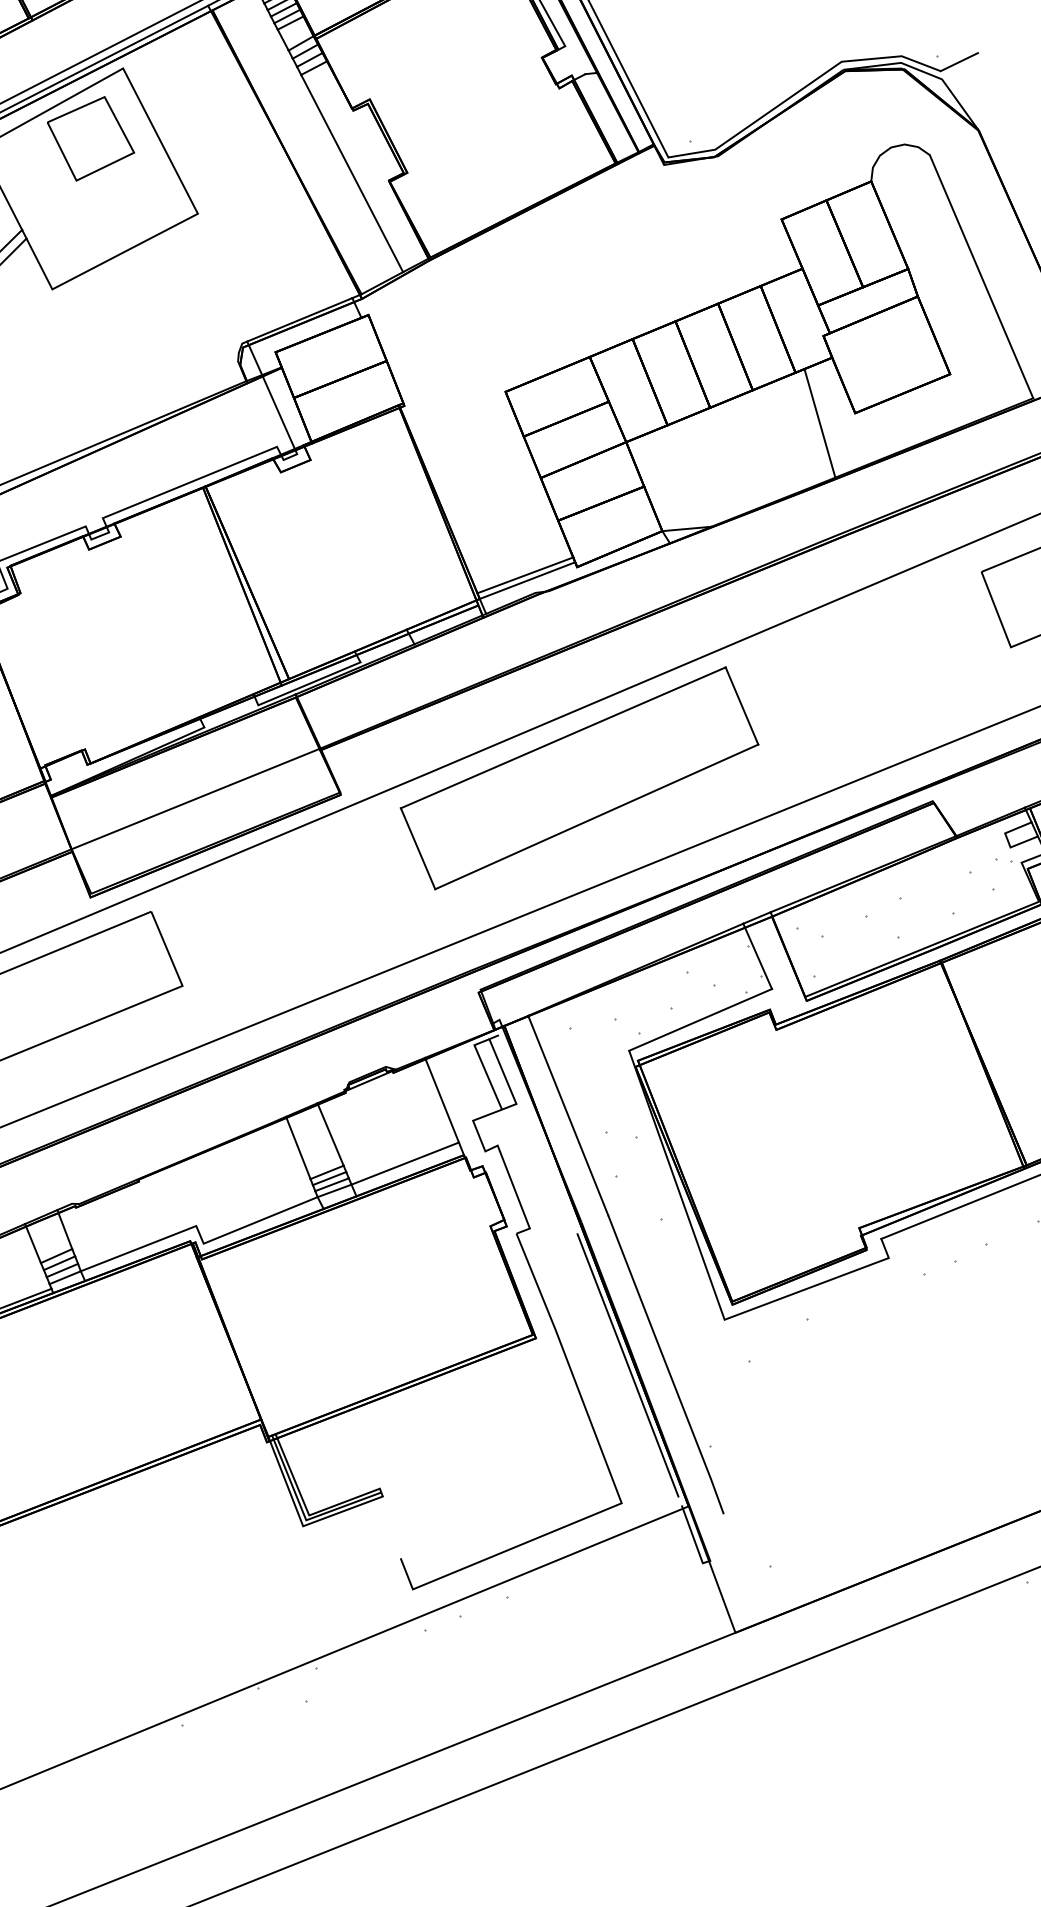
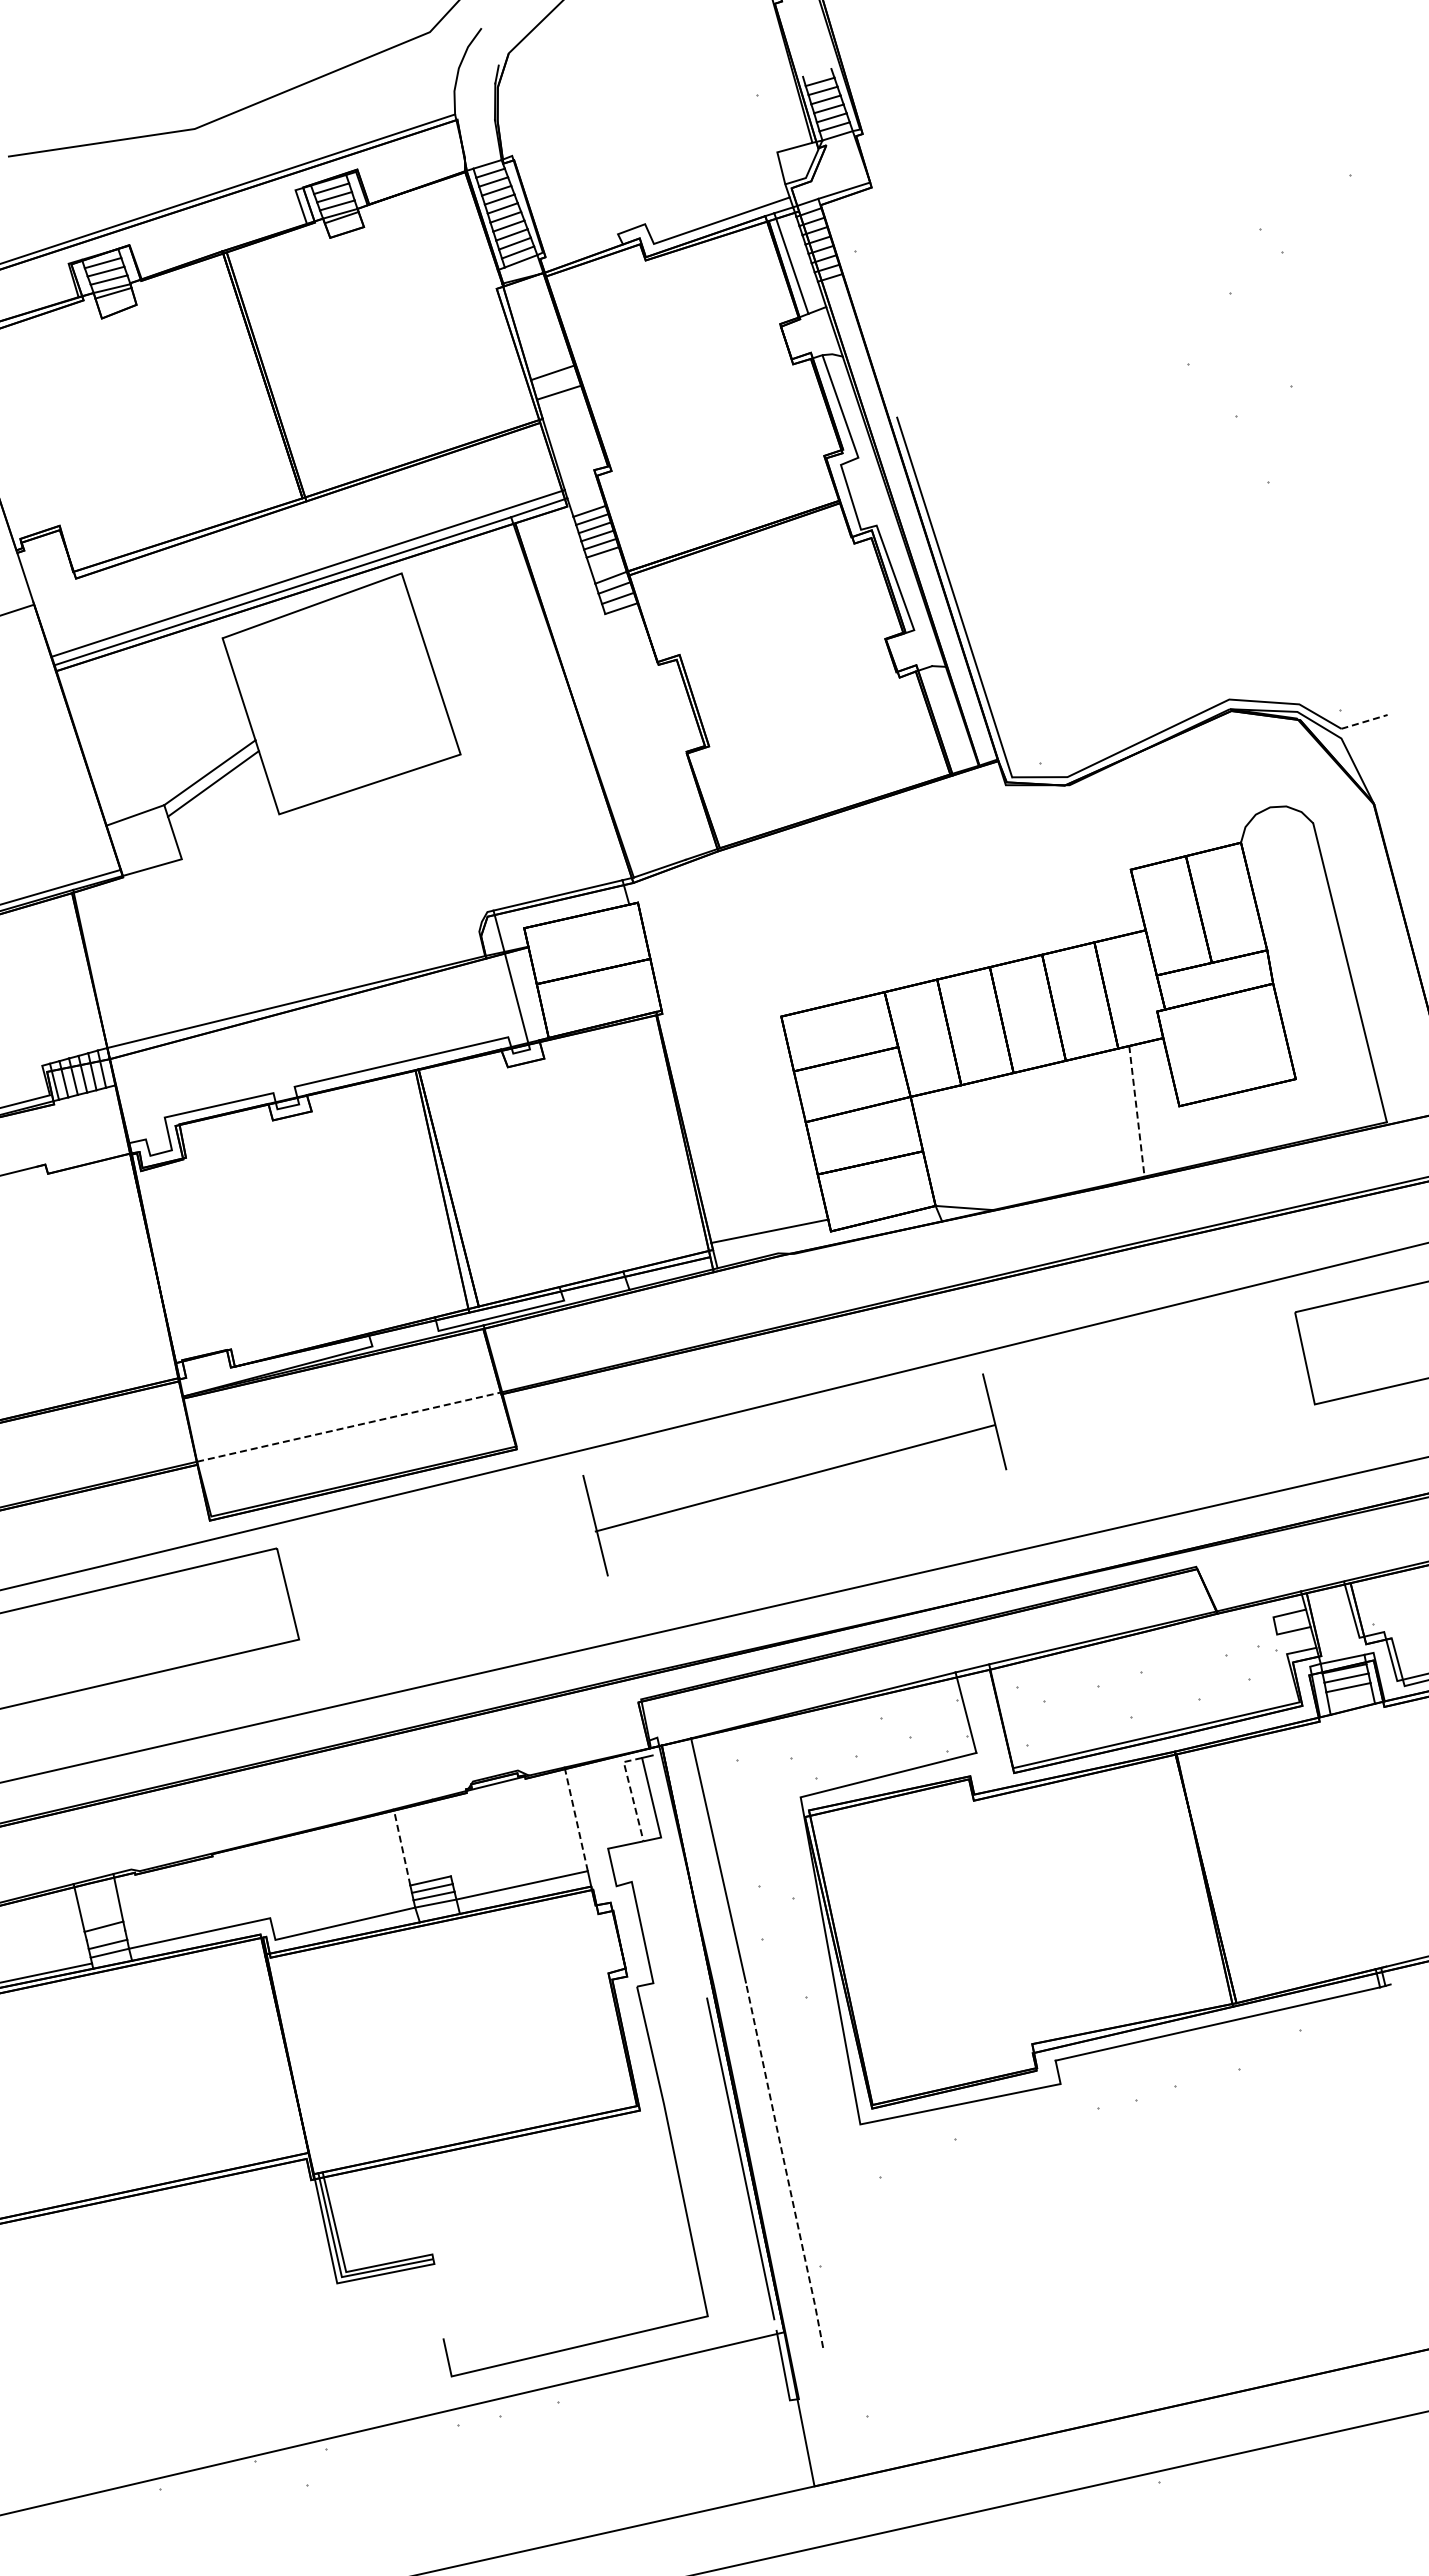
line: (959, 61) -> (1364, 721), solid -> dashed
part: (90, 138) -> (351, 647), removed
line: (352, 173) -> (645, 736), removed
line: (819, 423) -> (1136, 1111), solid -> dashed
line: (527, 580) -> (771, 1237), removed
line: (563, 737) -> (783, 1424), removed
line: (196, 798) -> (350, 1426), solid -> dashed
line: (596, 817) -> (794, 1478), moved
line: (485, 1069) -> (631, 1792), solid -> dashed
line: (442, 1099) -> (576, 1818), solid -> dashed
line: (330, 1134) -> (441, 1837), removed
line: (298, 1147) -> (402, 1847), solid -> dashed
line: (59, 1263) -> (105, 1935), removed
line: (665, 1364) -> (784, 2165), solid -> dashed

